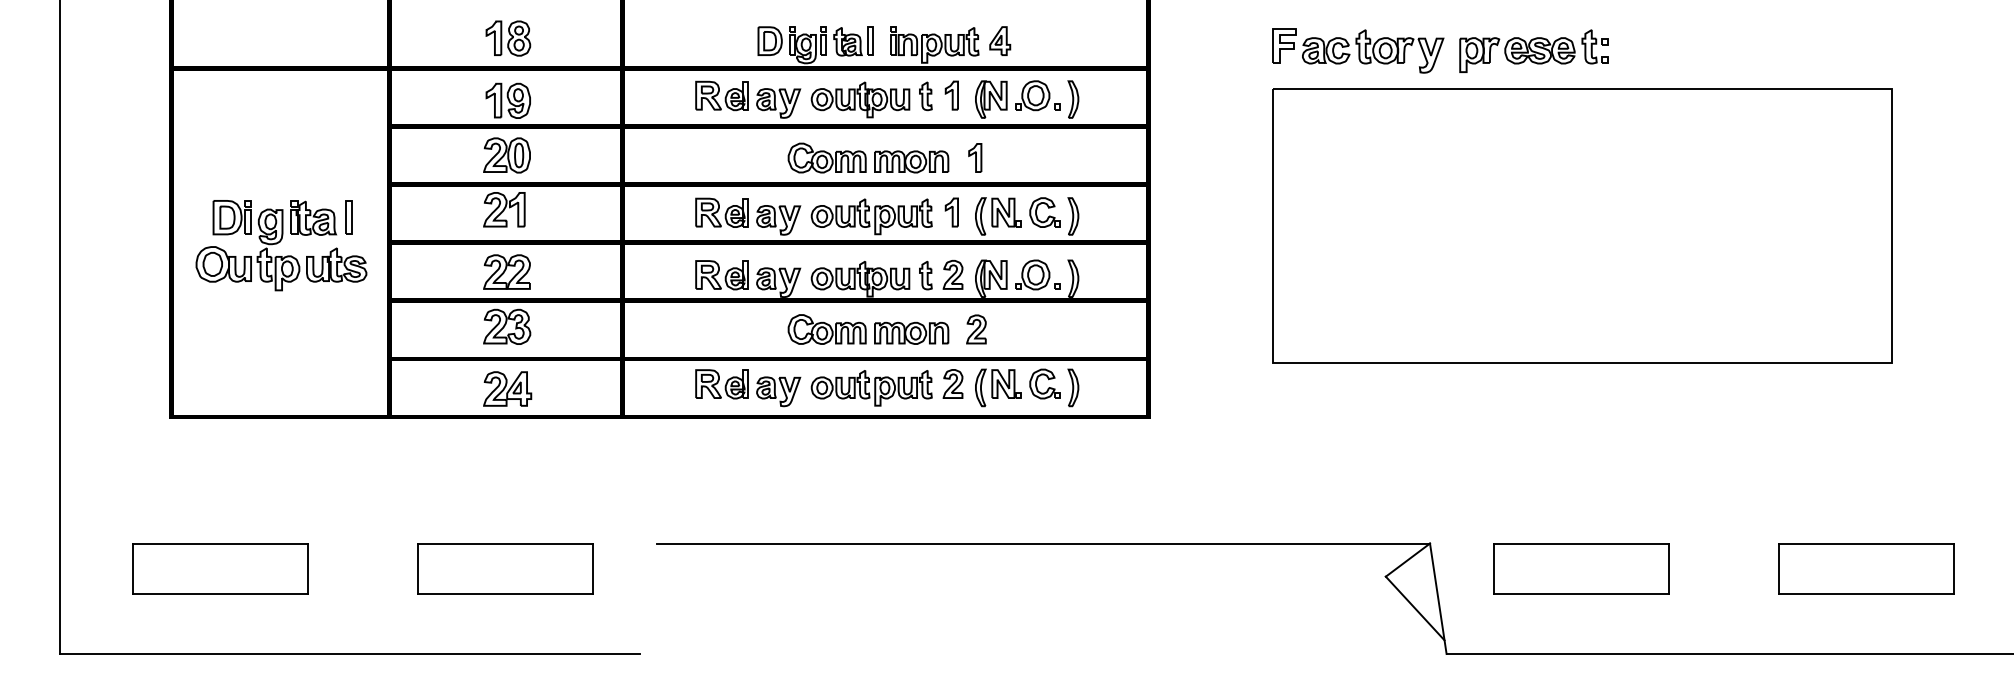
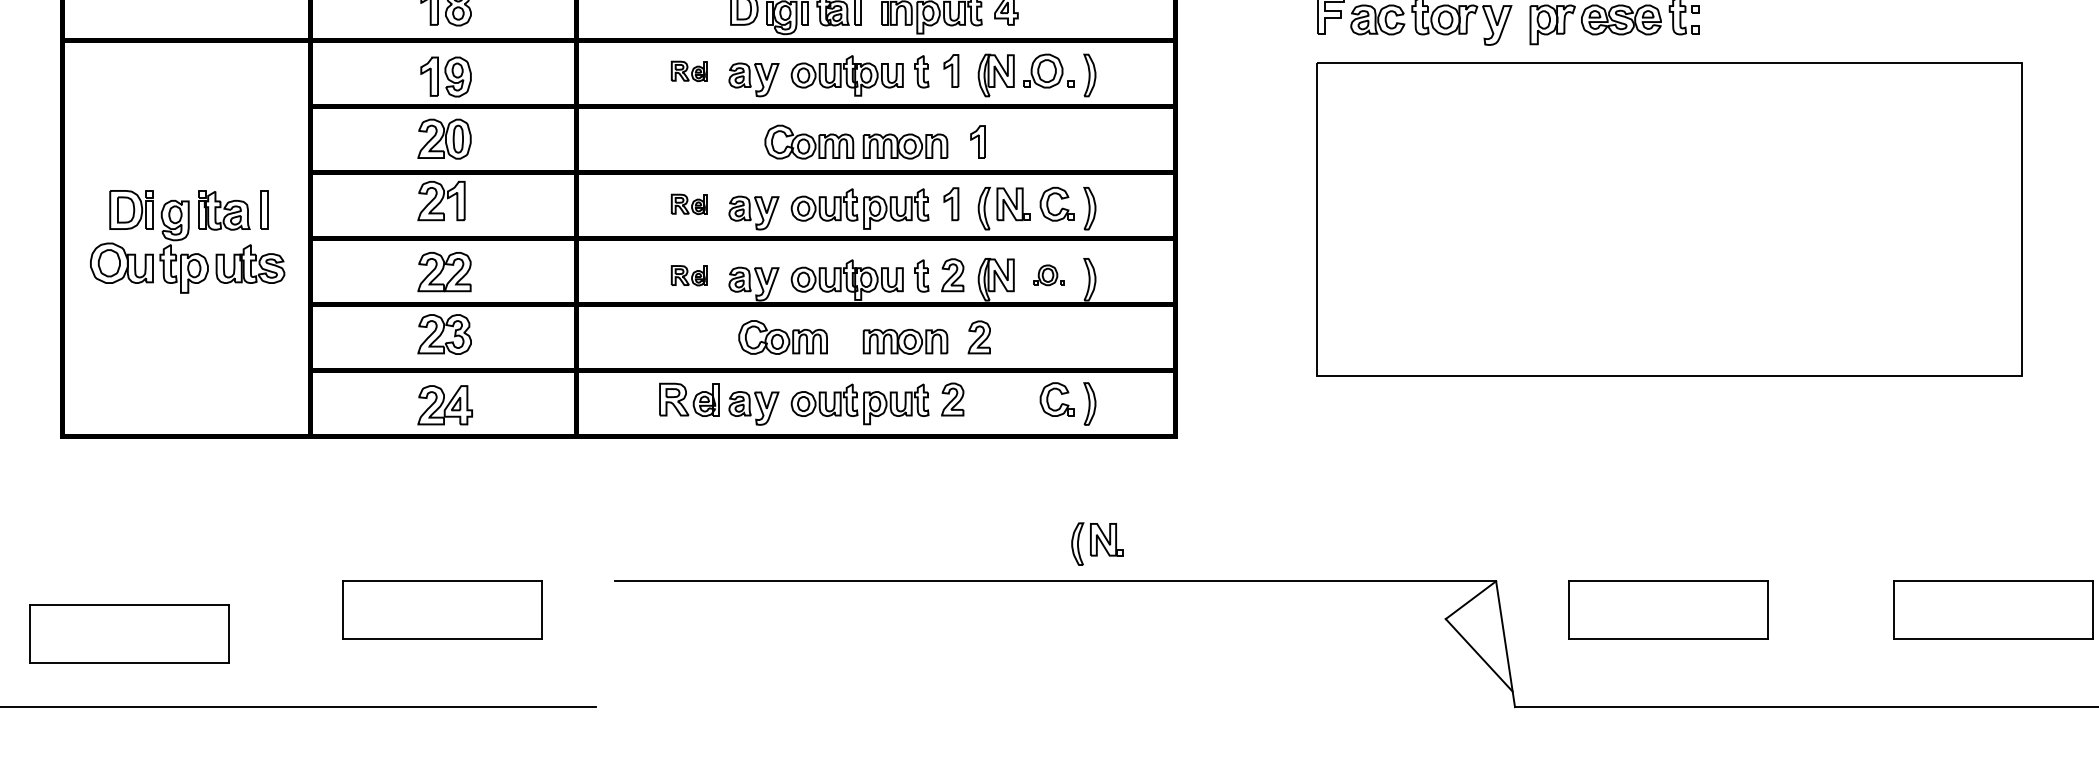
part: (721, 95) -> (688, 70), size x0.6
part: (721, 212) -> (688, 204), size x0.6
part: (1037, 274) -> (1048, 274), size x0.6
part: (721, 275) -> (688, 275), size x0.6
part: (826, 329) -> (782, 337), moved
part: (998, 387) -> (1097, 543), moved
part: (220, 568) -> (129, 633), moved

